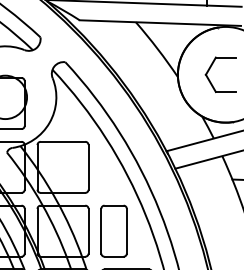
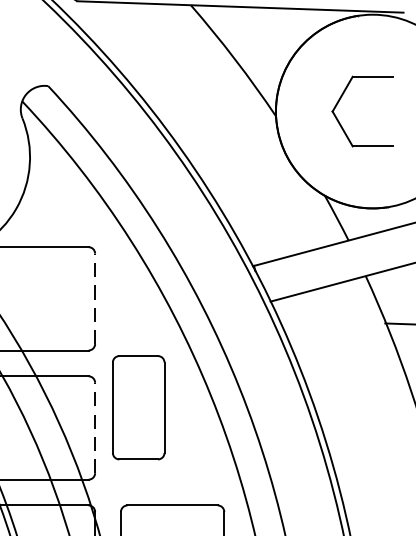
line: (88, 166) -> (95, 297), solid -> dashed
line: (88, 230) -> (95, 426), solid -> dashed
part: (113, 230) -> (137, 406), moved

